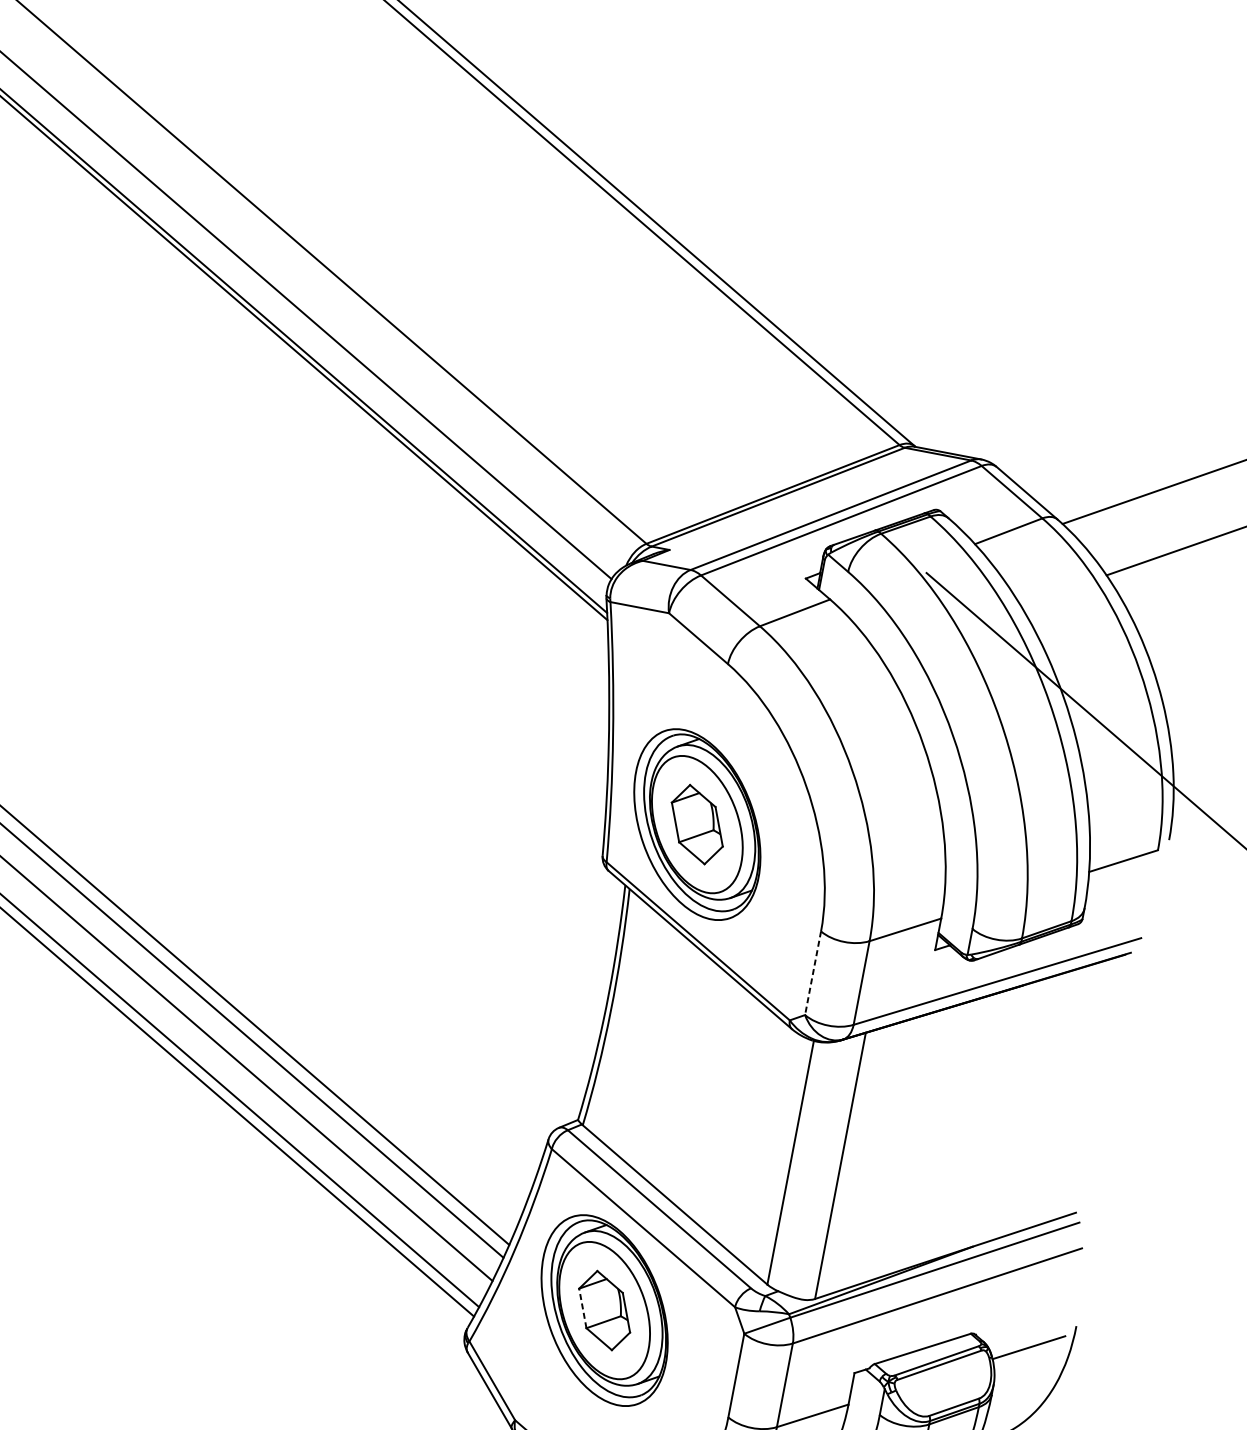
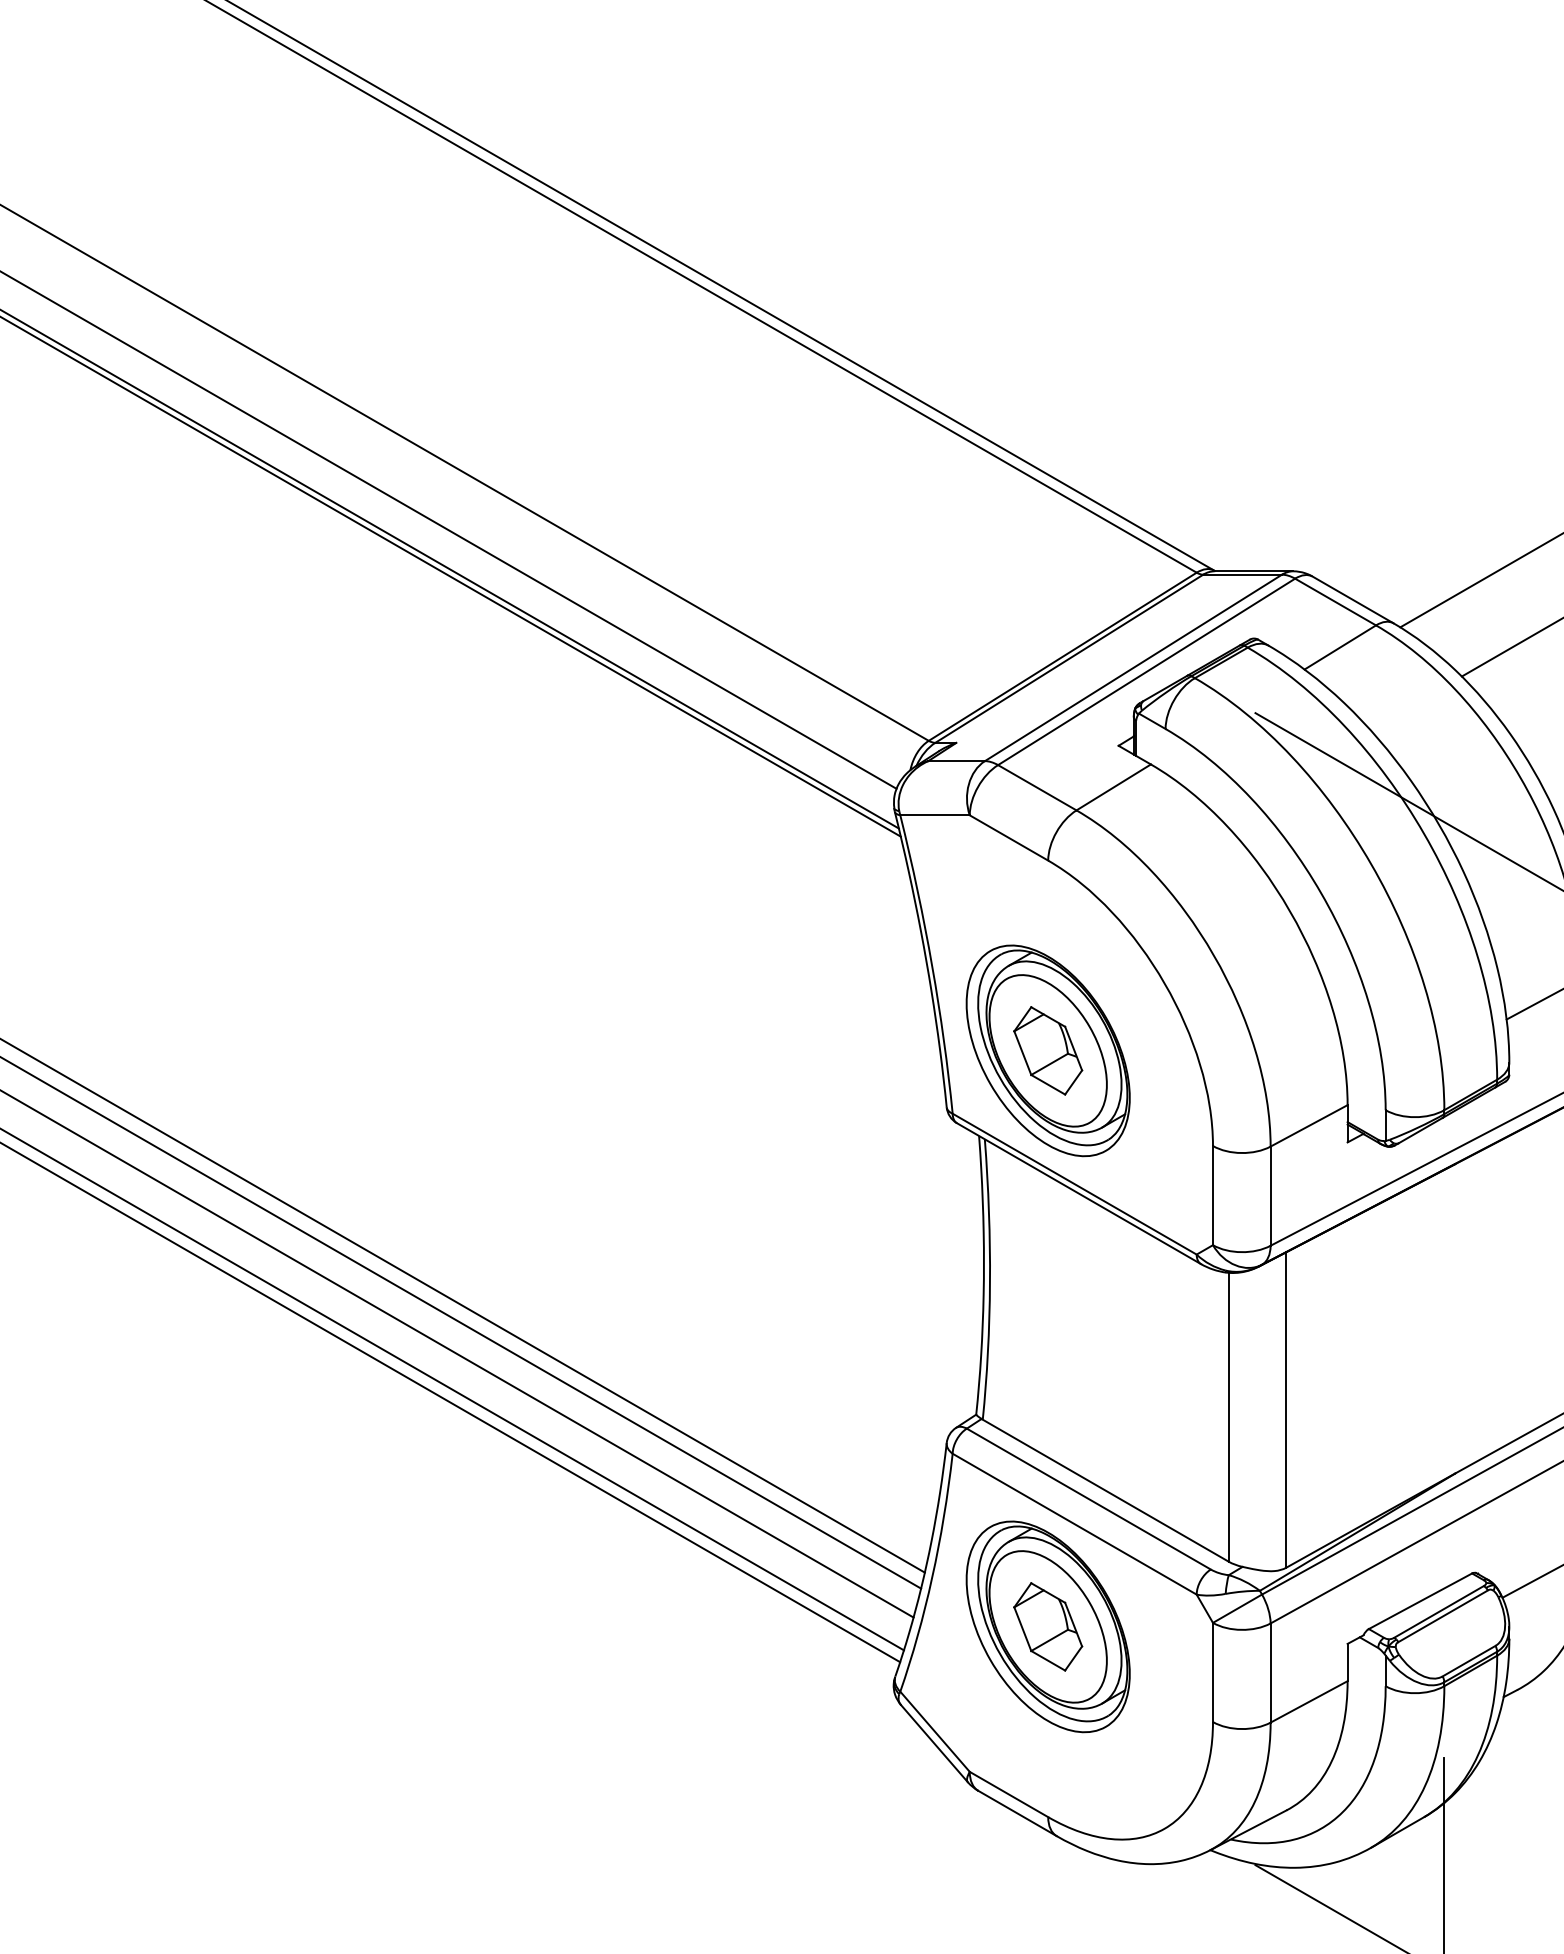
line: (812, 973) -> (1212, 1195), dashed -> solid
line: (582, 1307) -> (1022, 1628), dashed -> solid

